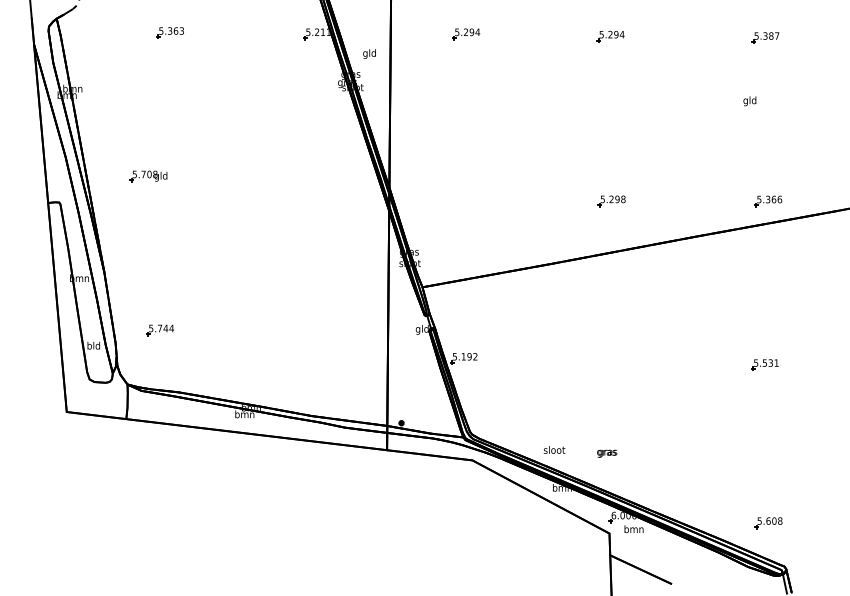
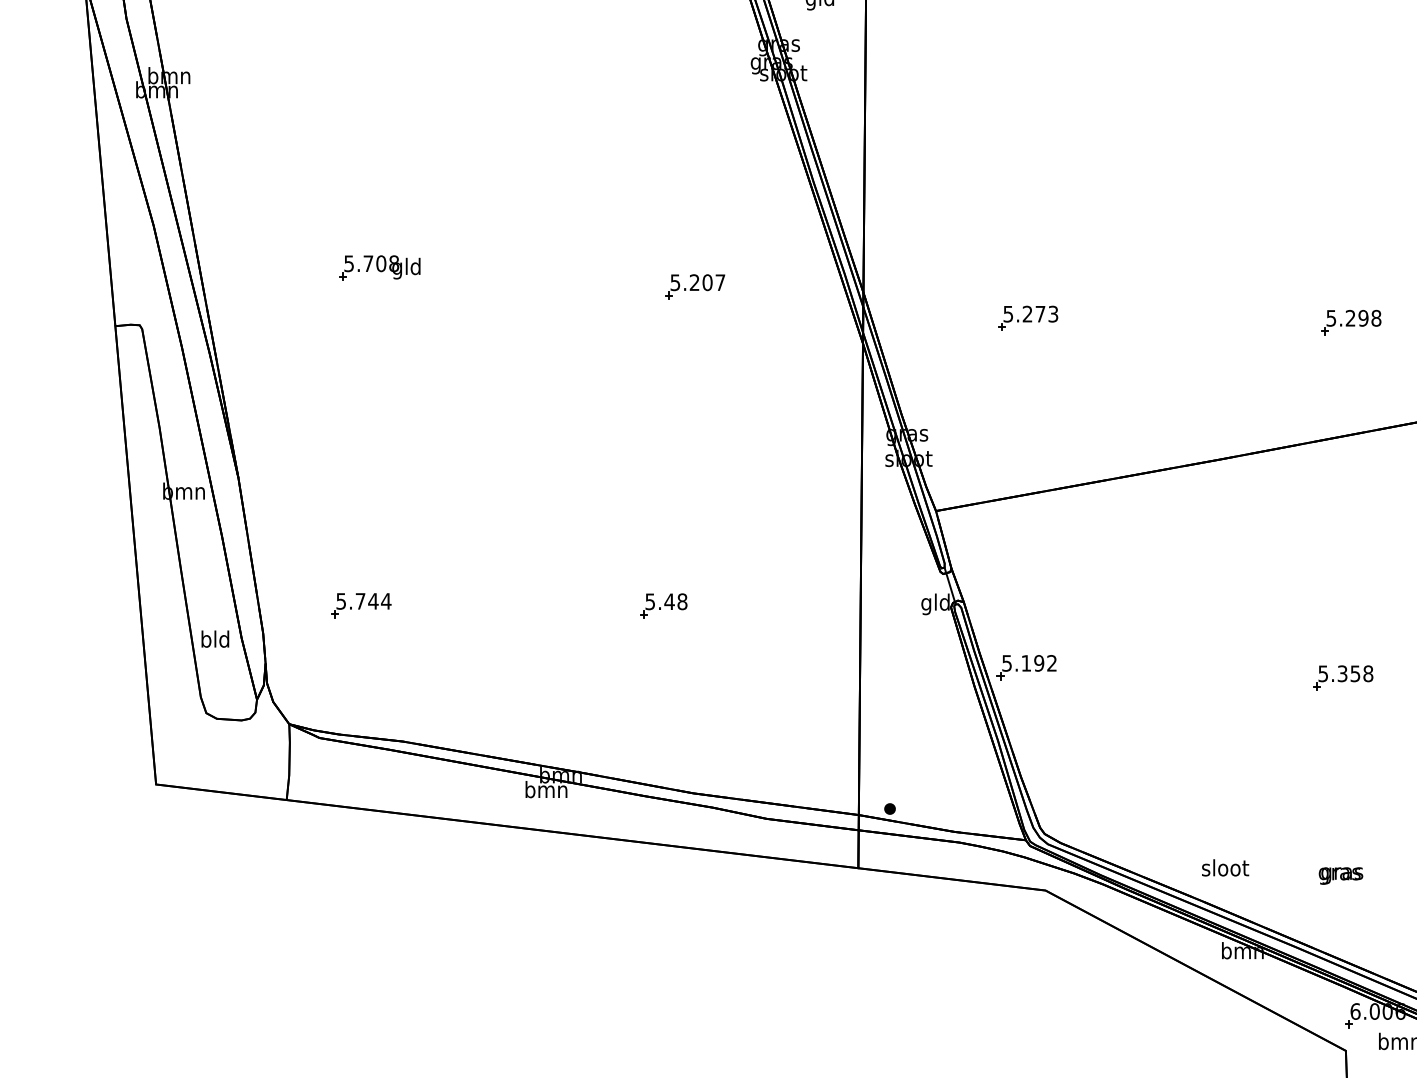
part: (148, 176) -> (379, 268), moved
part: (312, 185) -> (694, 287), added
part: (464, 199) -> (1028, 318), added
part: (298, 330) -> (664, 605), added
part: (607, 363) -> (1341, 678), added

